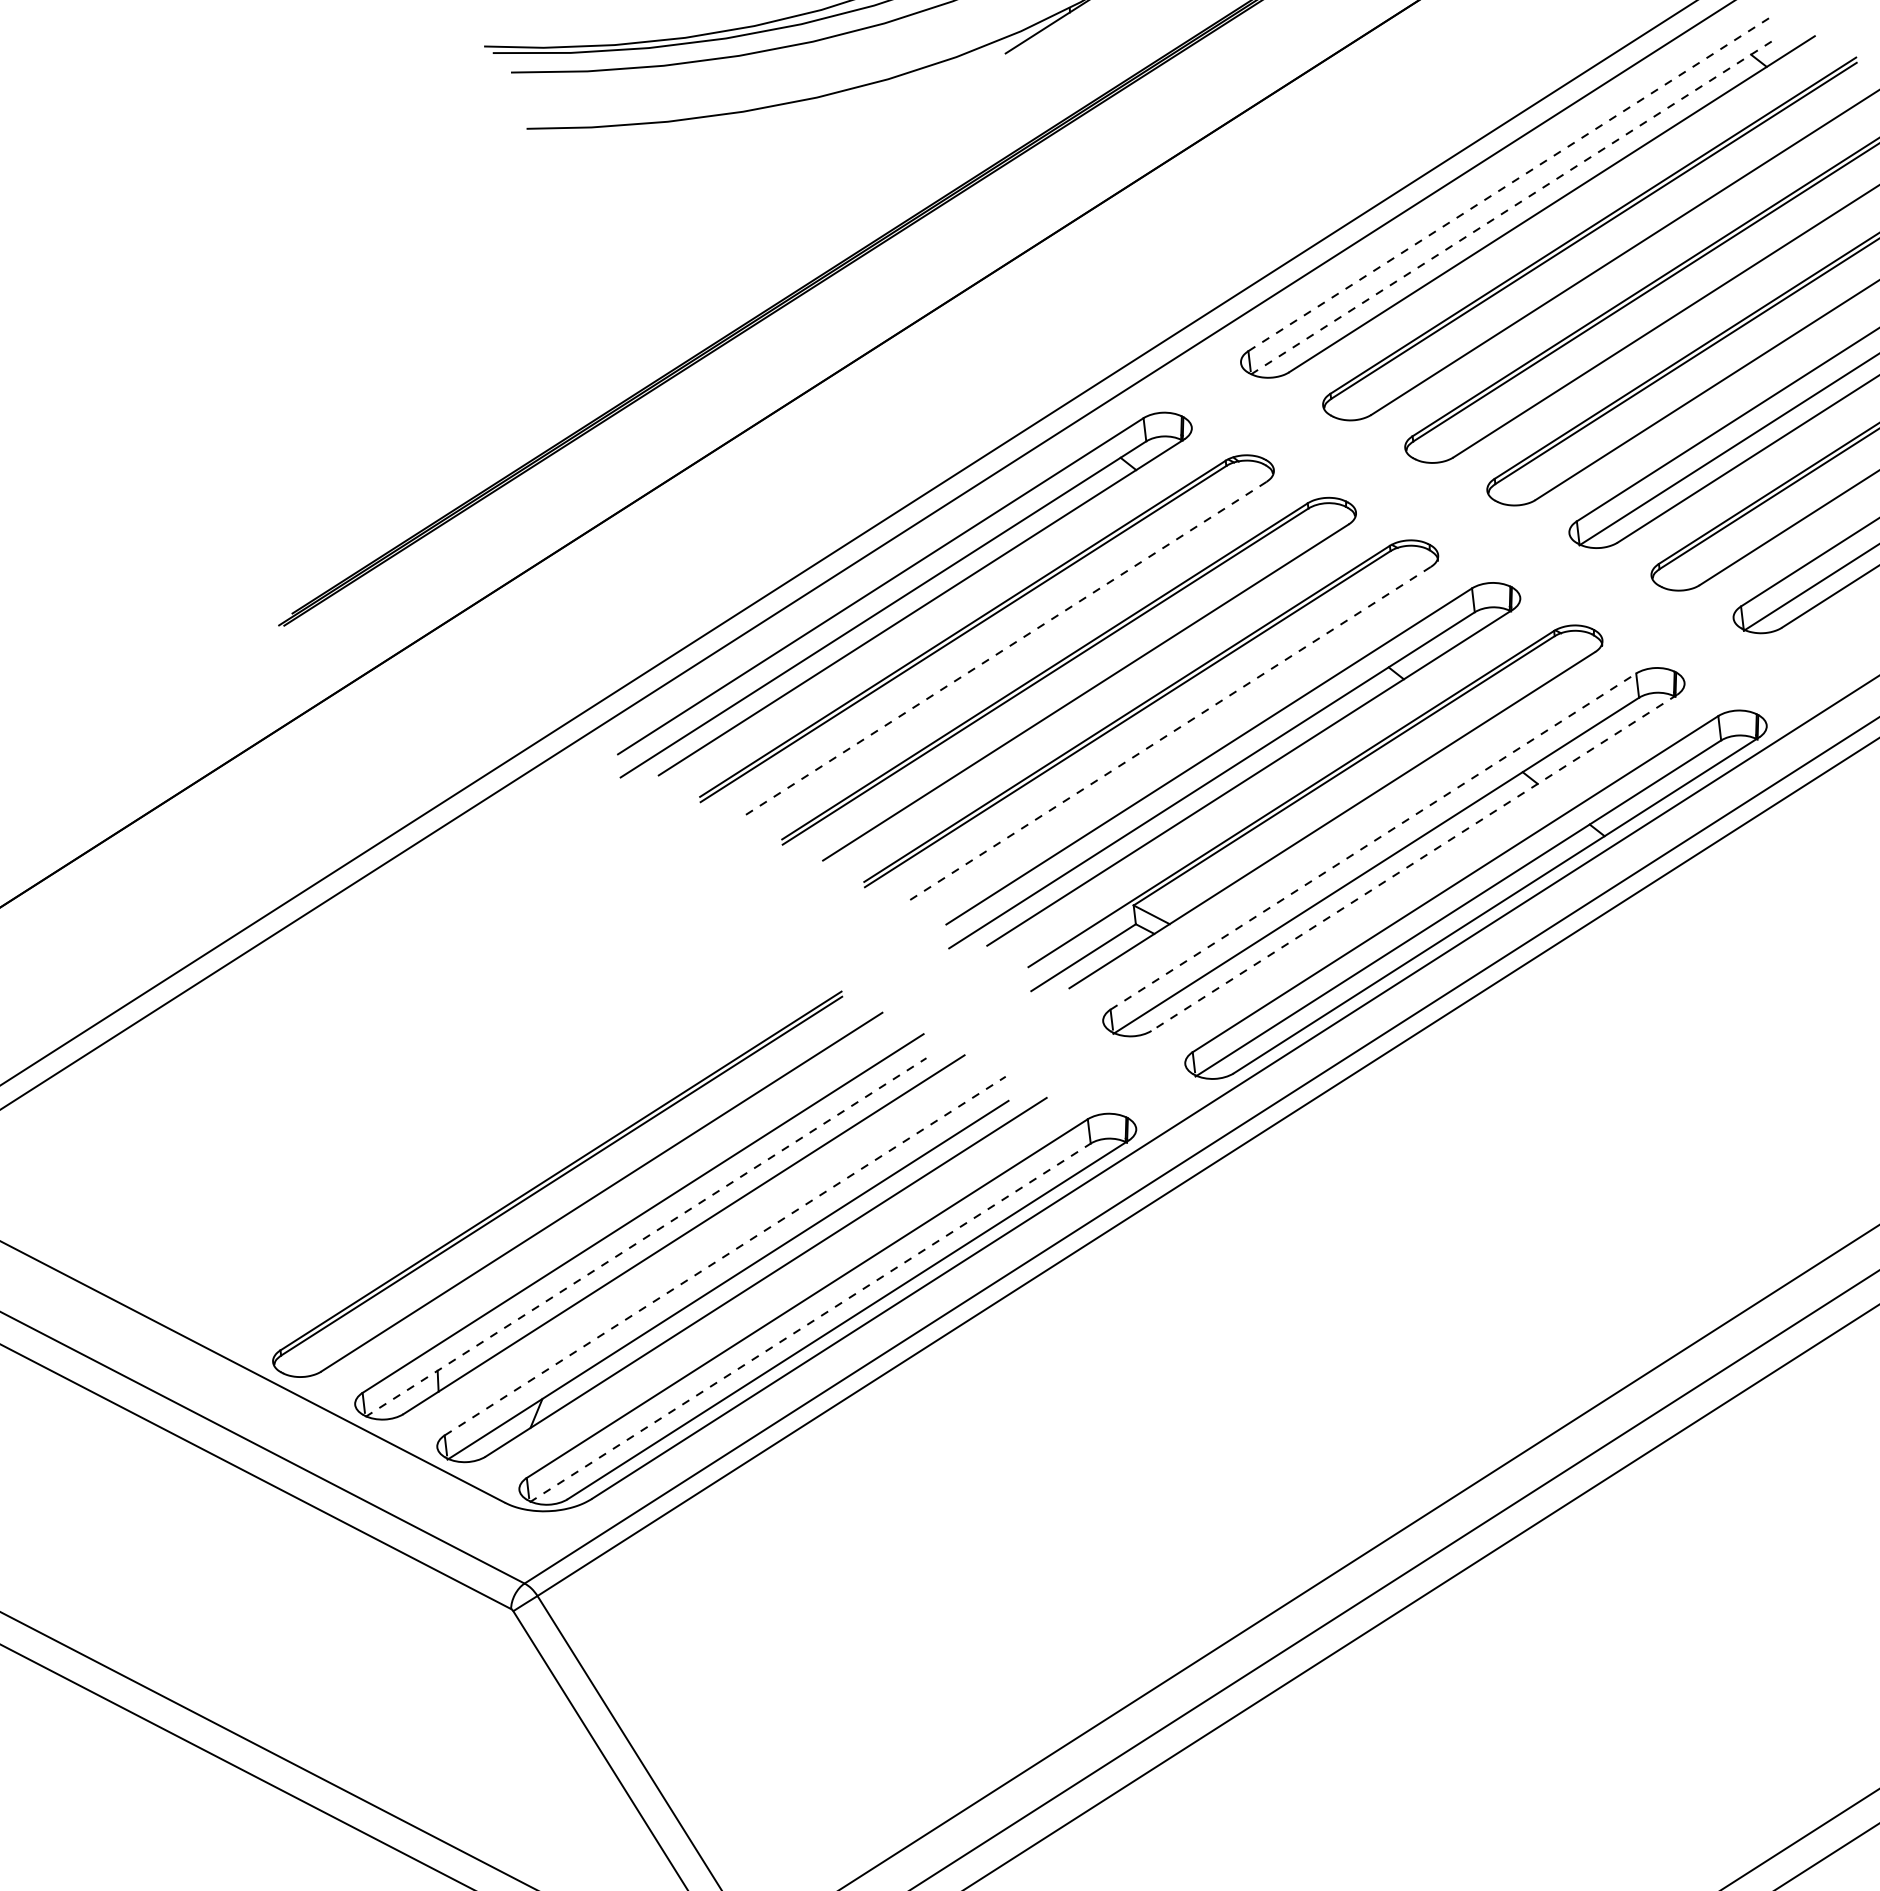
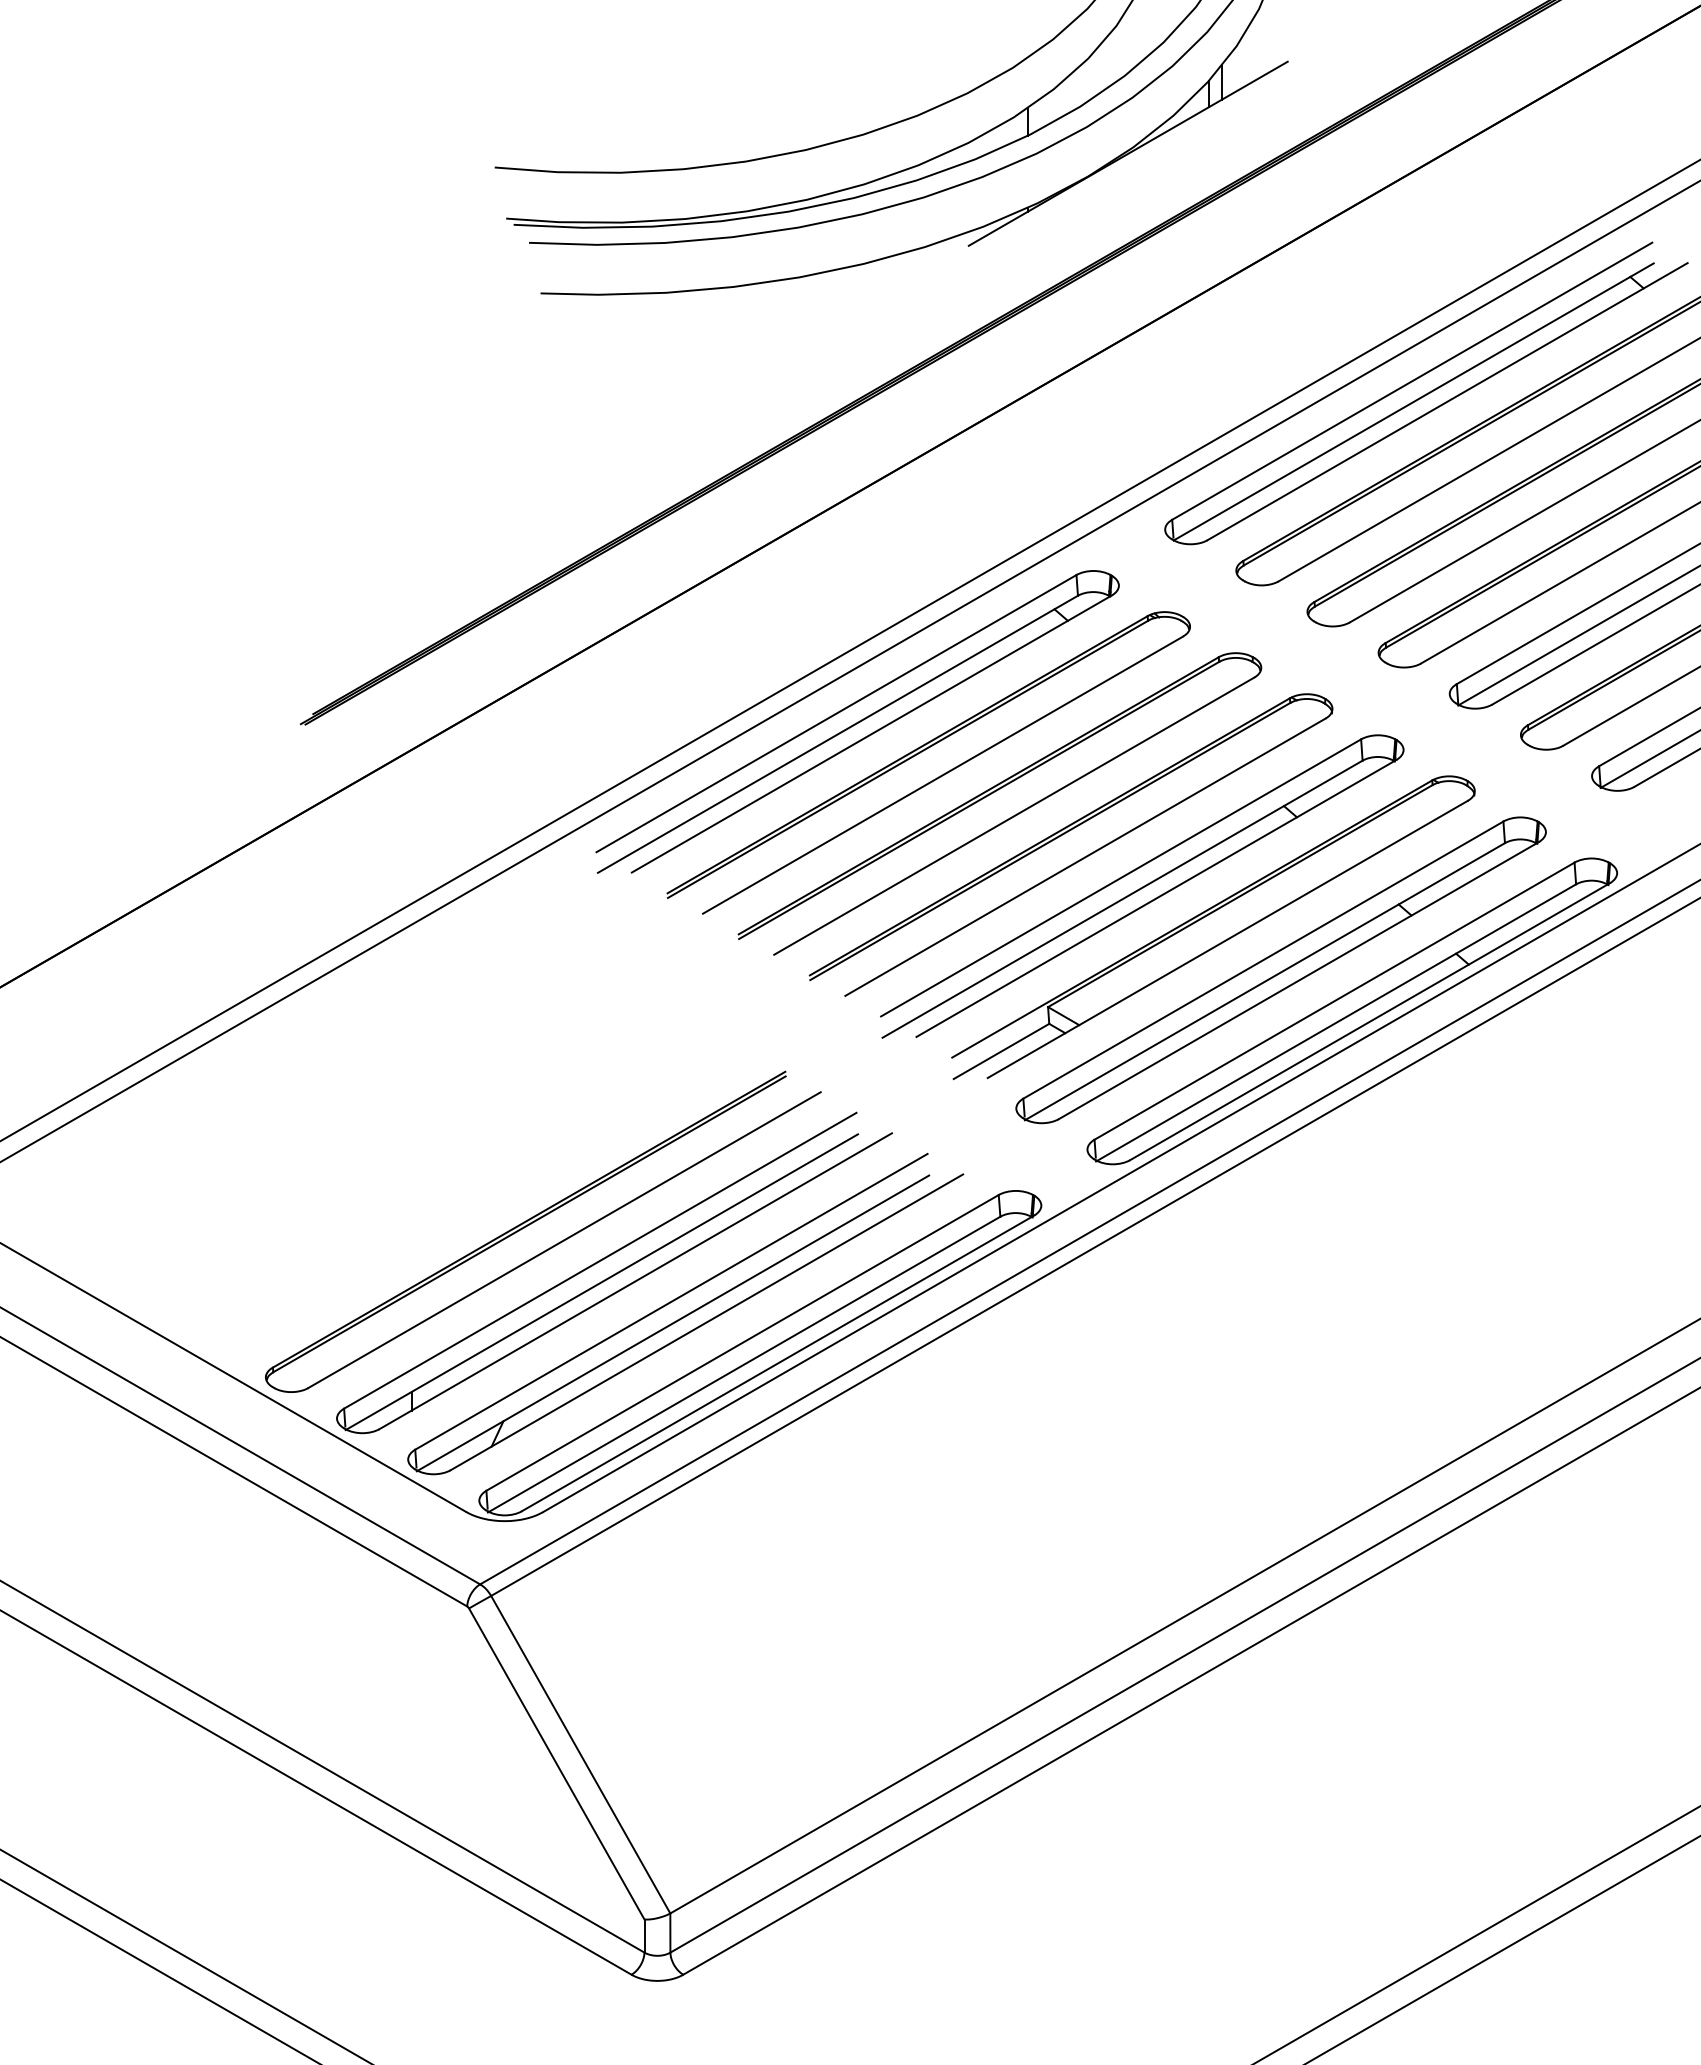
line: (1511, 182) -> (1412, 380), dashed -> solid
line: (1514, 205) -> (1414, 401), dashed -> solid
line: (1003, 650) -> (942, 775), dashed -> solid
line: (1167, 735) -> (1084, 857), dashed -> solid
line: (1373, 840) -> (1263, 959), dashed -> solid
line: (1413, 862) -> (1298, 980), dashed -> solid
line: (645, 1237) -> (601, 1282), dashed -> solid
line: (725, 1255) -> (671, 1301), dashed -> solid
line: (810, 1322) -> (744, 1364), dashed -> solid

